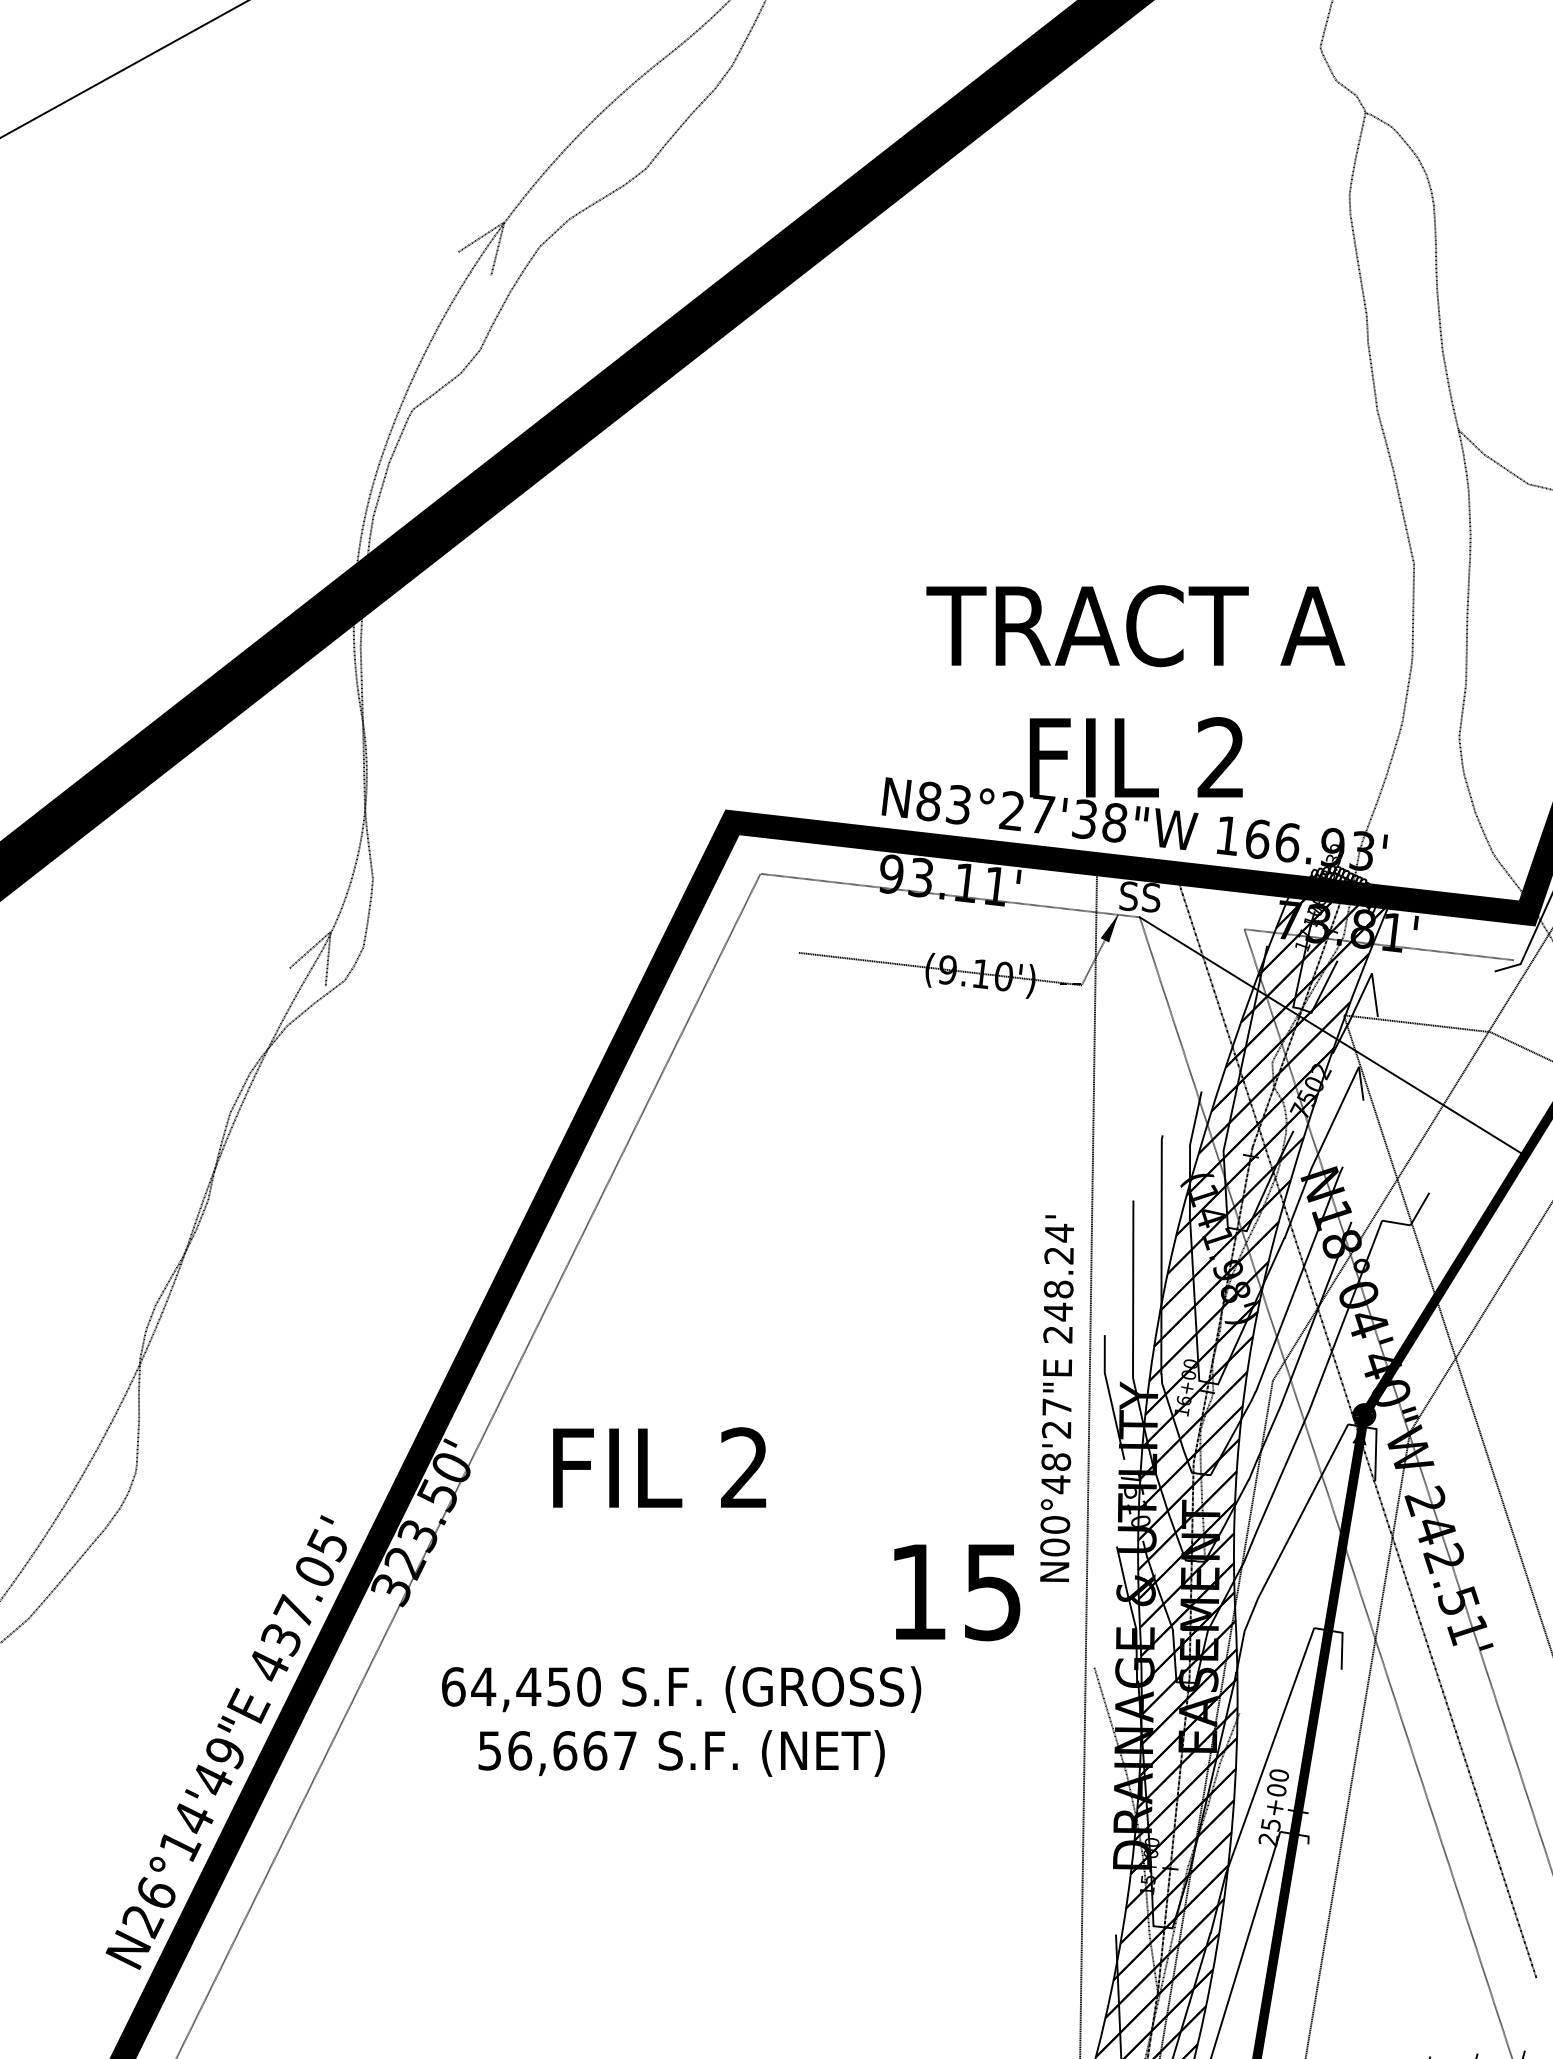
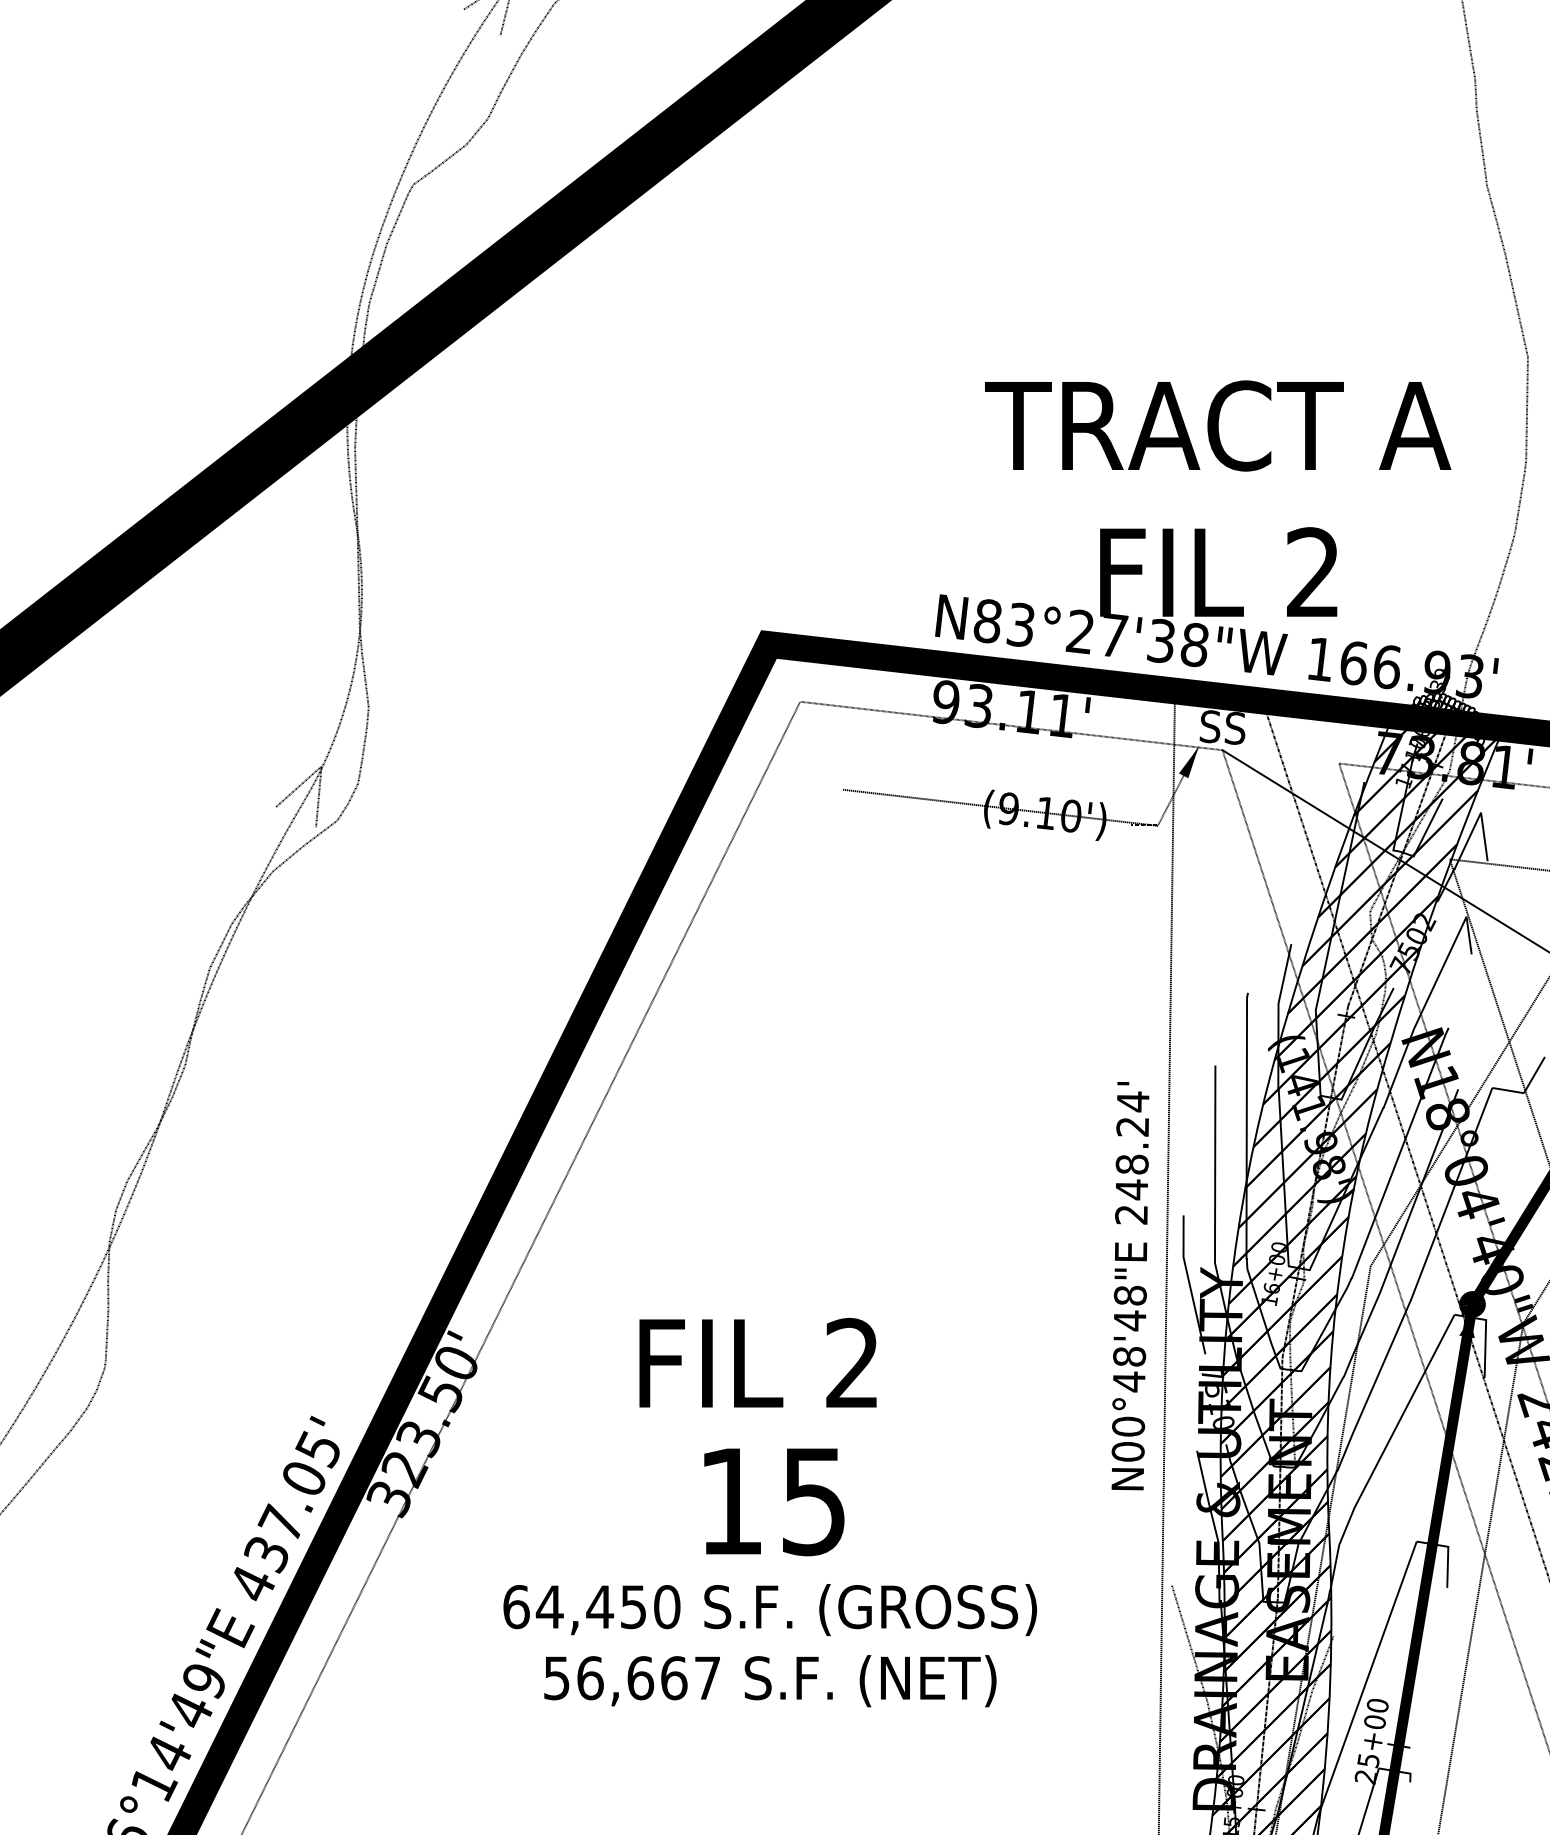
text: (1056, 1418) -> (1129, 1308), N00°48'27"E -> N00°48'48"E
text: (659, 1467) -> (757, 1362), moved
text: (957, 1592) -> (774, 1501), moved
text: (681, 1721) -> (770, 1645), moved

